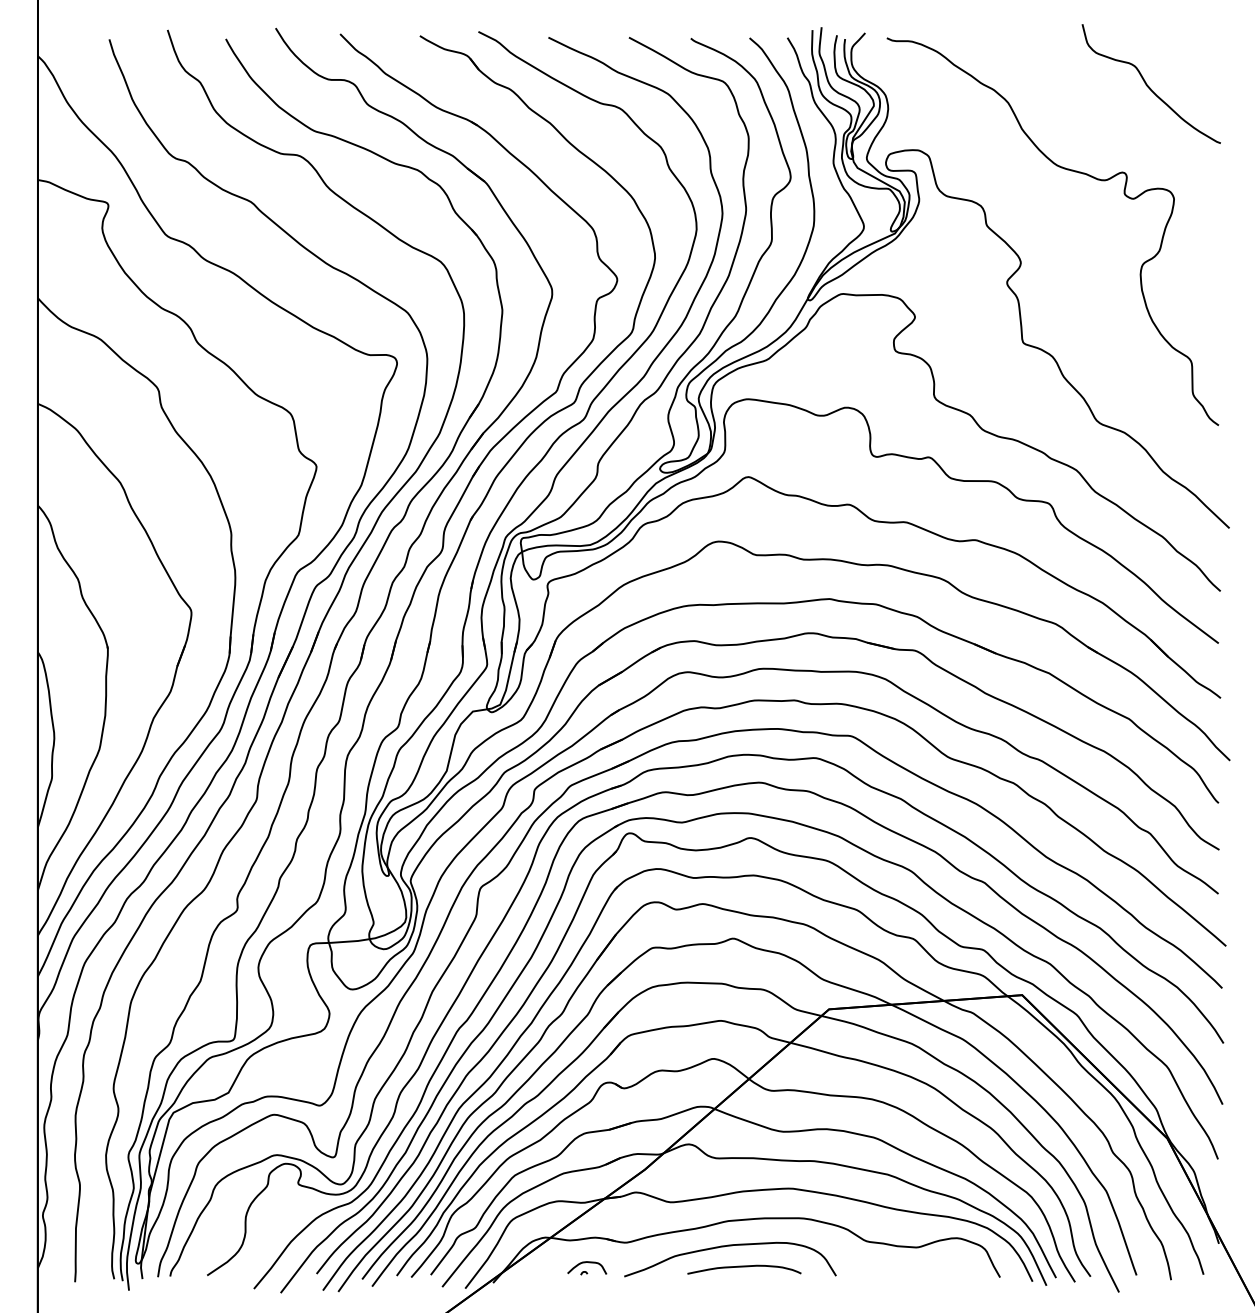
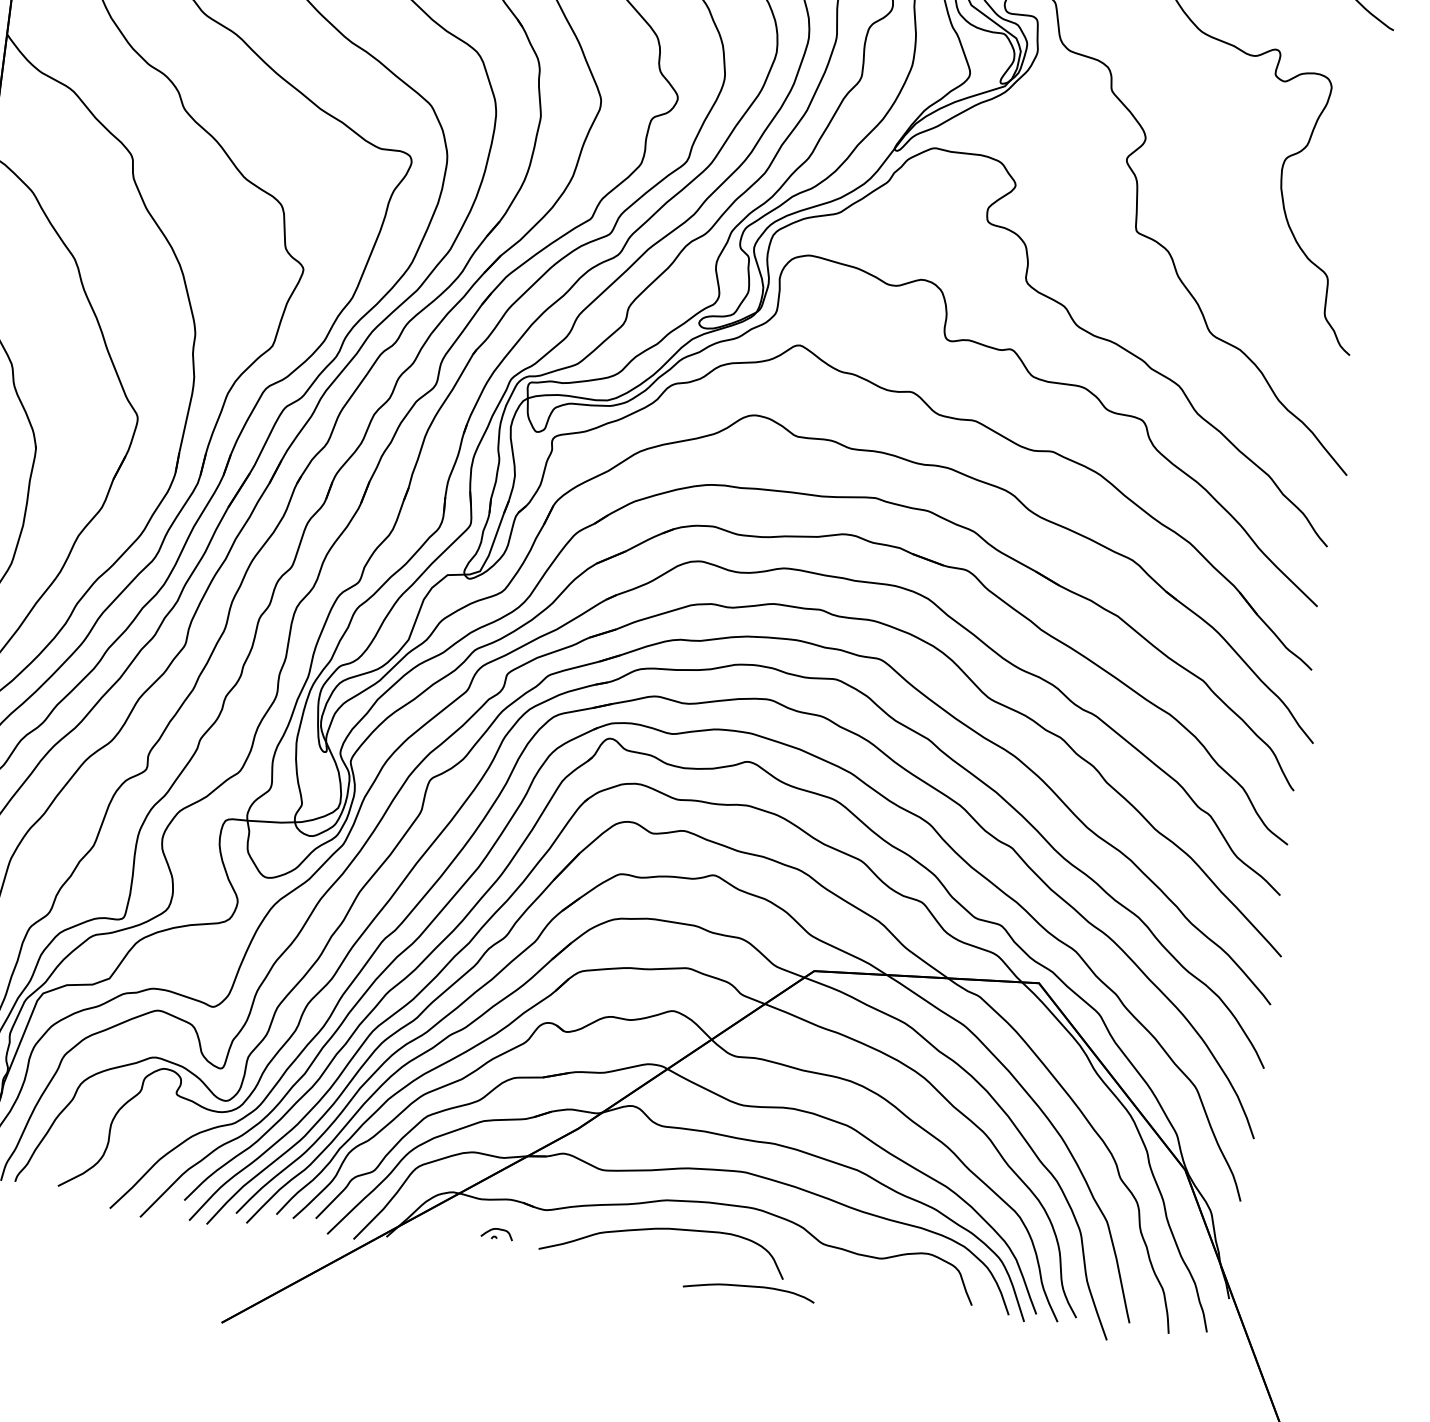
curve: (744, 1267) -> (749, 1287), moved
part: (587, 1268) -> (497, 1234), size x0.7

